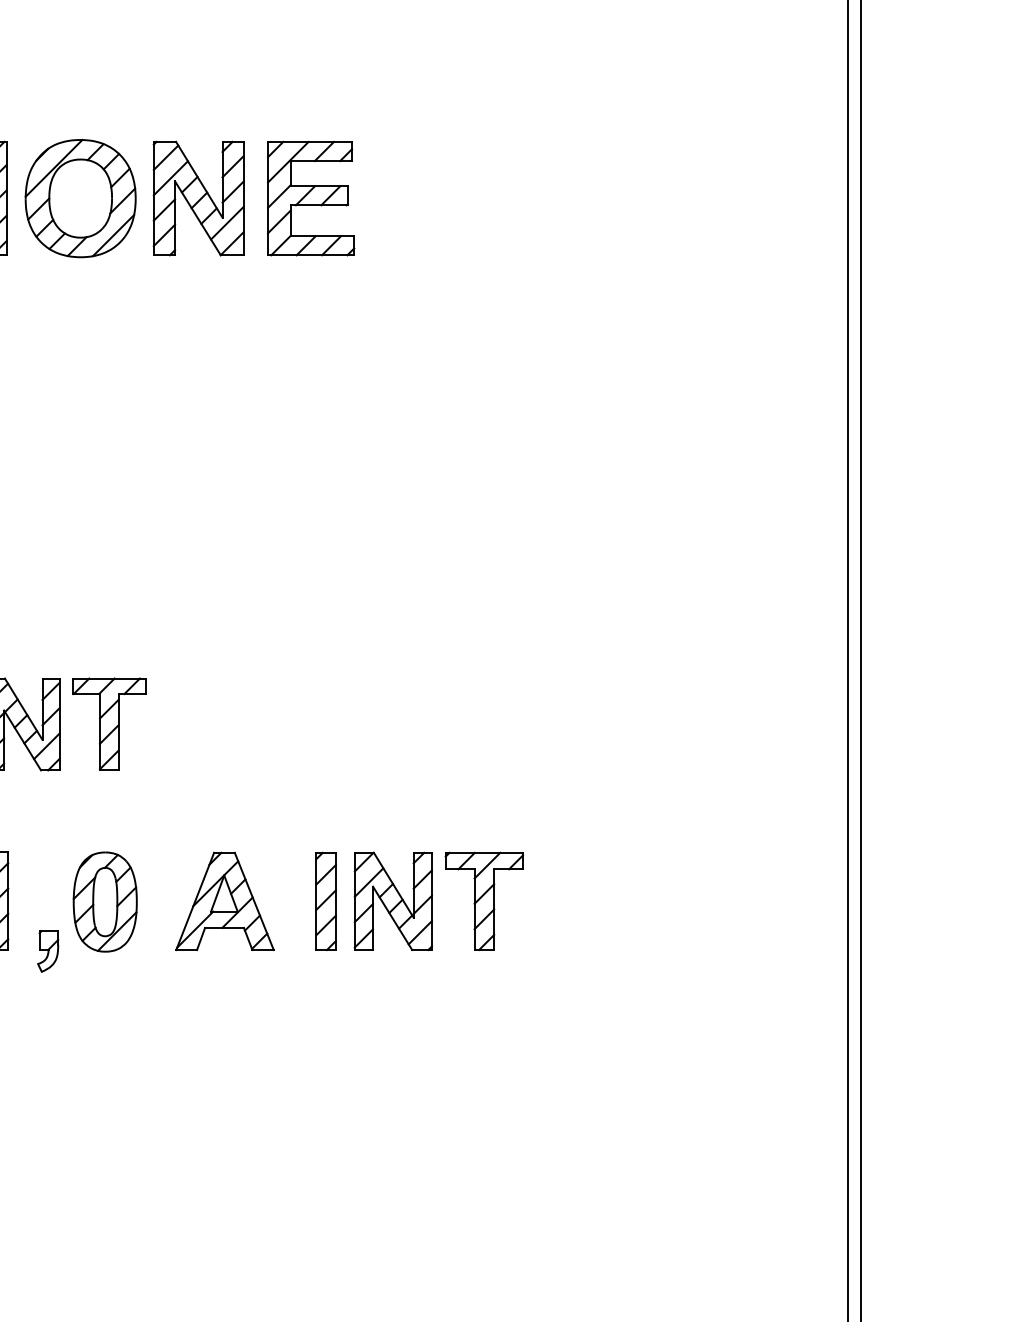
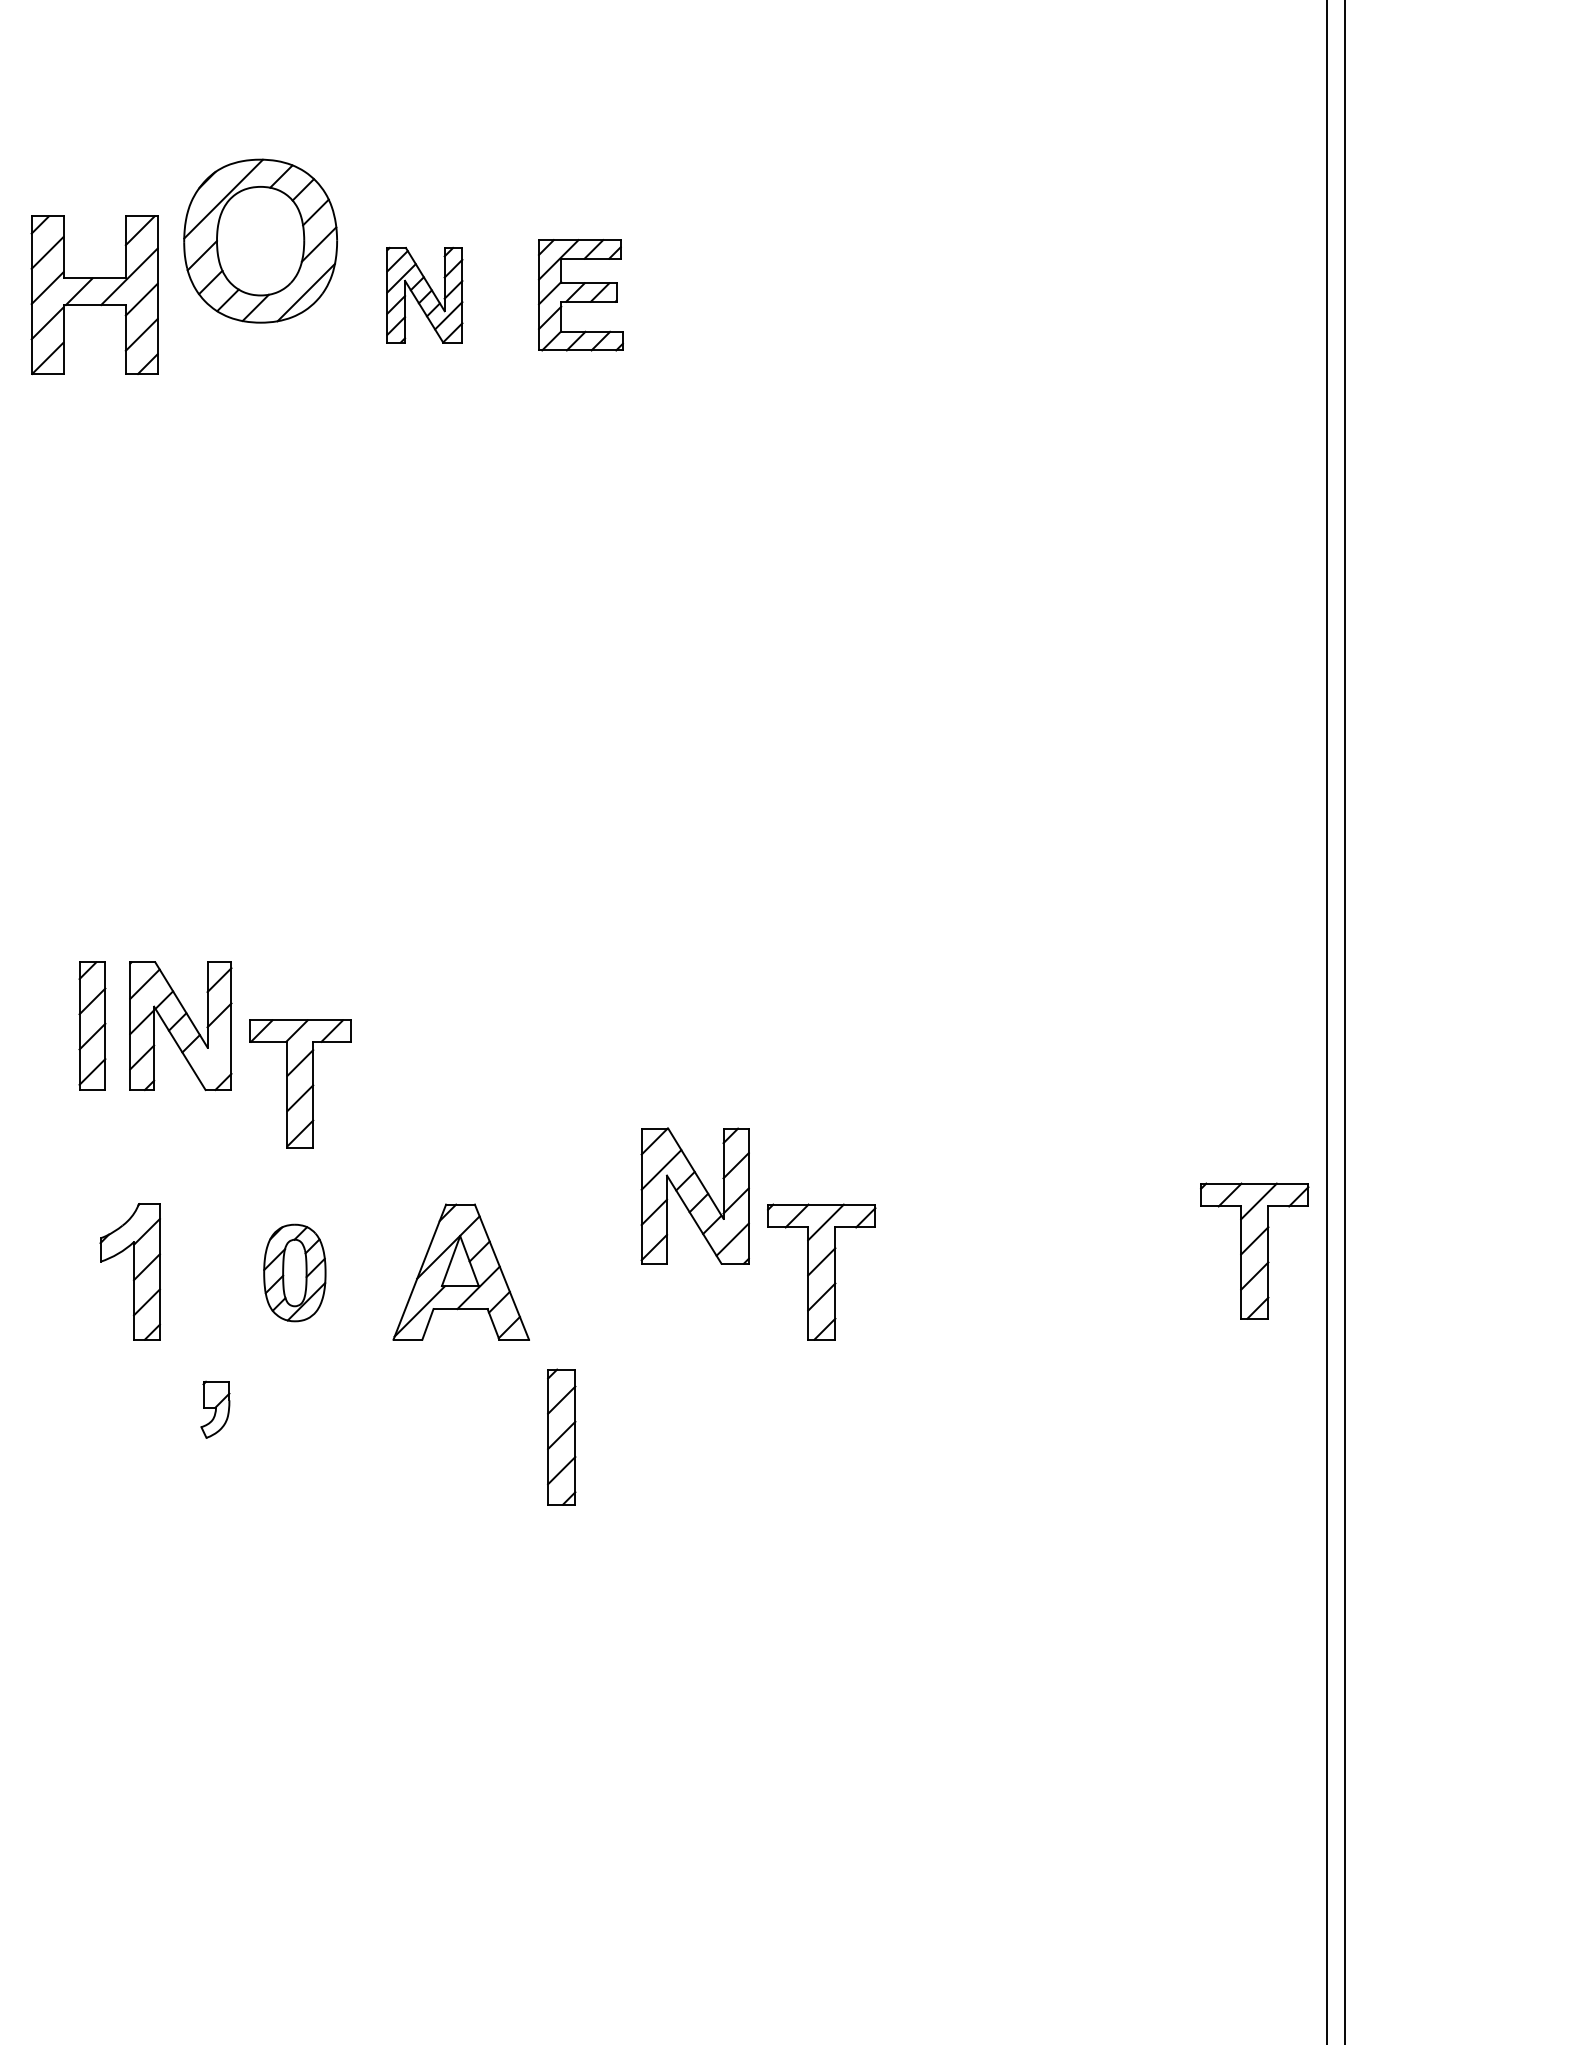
part: (80, 198) -> (260, 240), moved
part: (198, 198) -> (424, 295), size x0.6
part: (310, 198) -> (580, 295), size x0.7
part: (109, 724) -> (300, 1083), moved
line: (46, 746) -> (213, 1056), removed
part: (795, 885) -> (1254, 1250), added
part: (325, 900) -> (561, 1436), moved
part: (392, 900) -> (694, 1195), moved
part: (105, 901) -> (294, 1272), size x0.7
part: (48, 951) -> (215, 1409), moved

